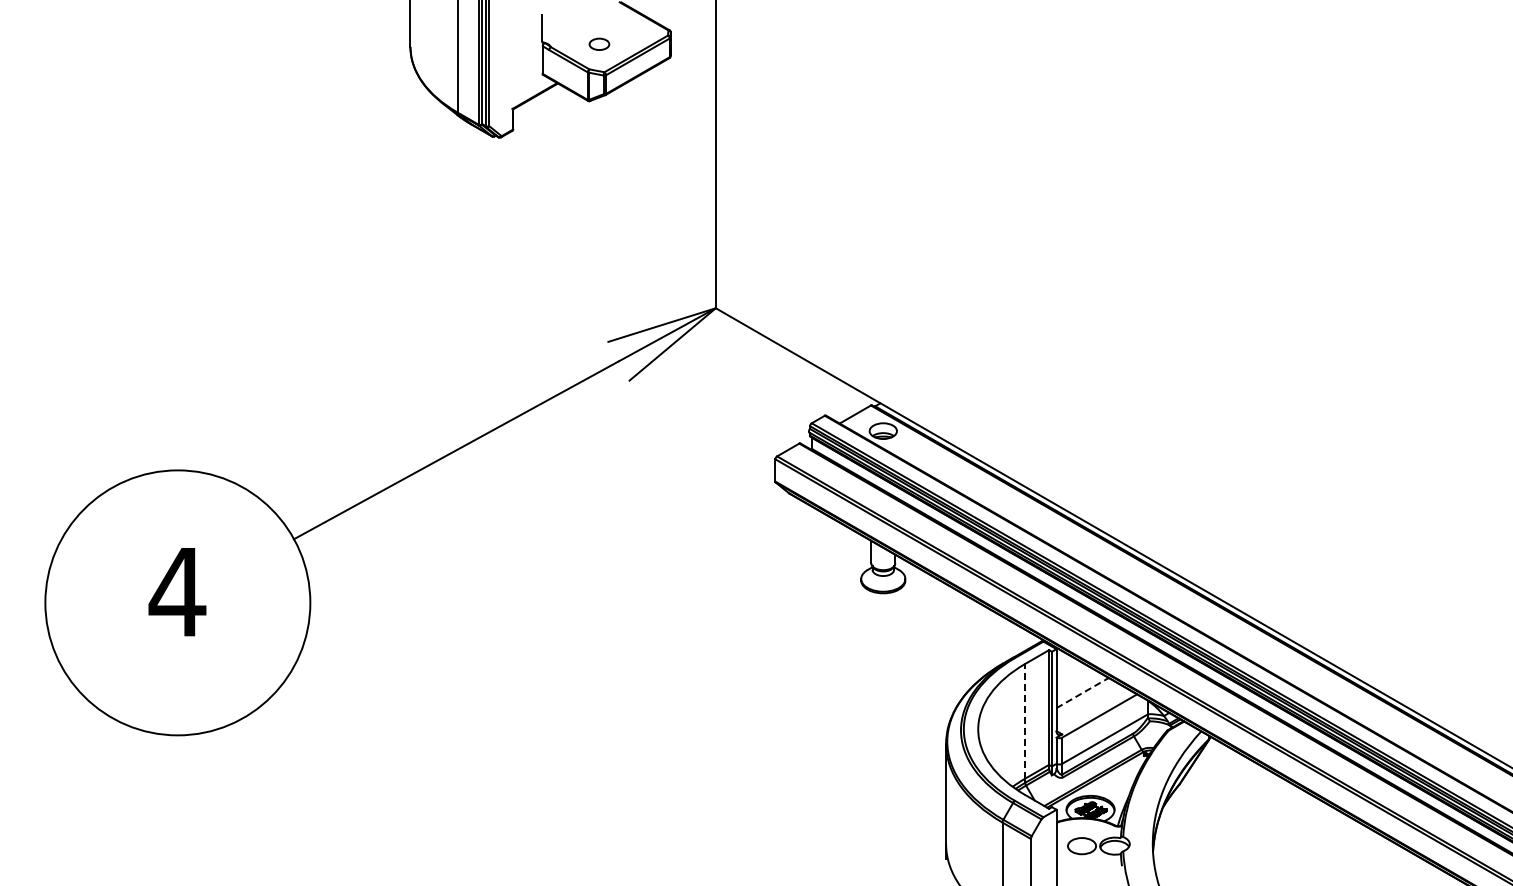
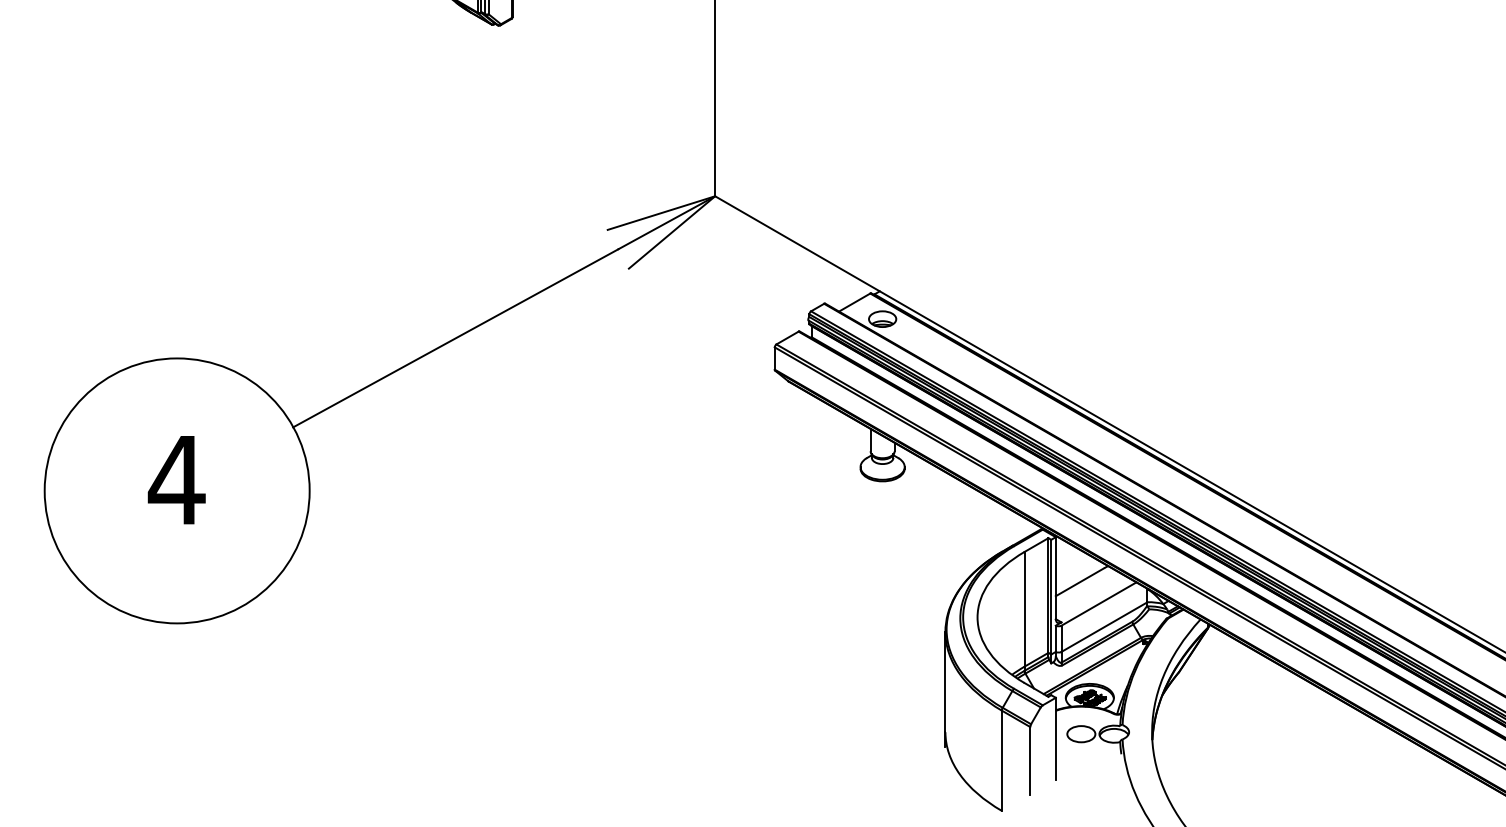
line: (1080, 694) -> (1079, 582), dashed -> solid
line: (1025, 720) -> (1024, 608), dashed -> solid

